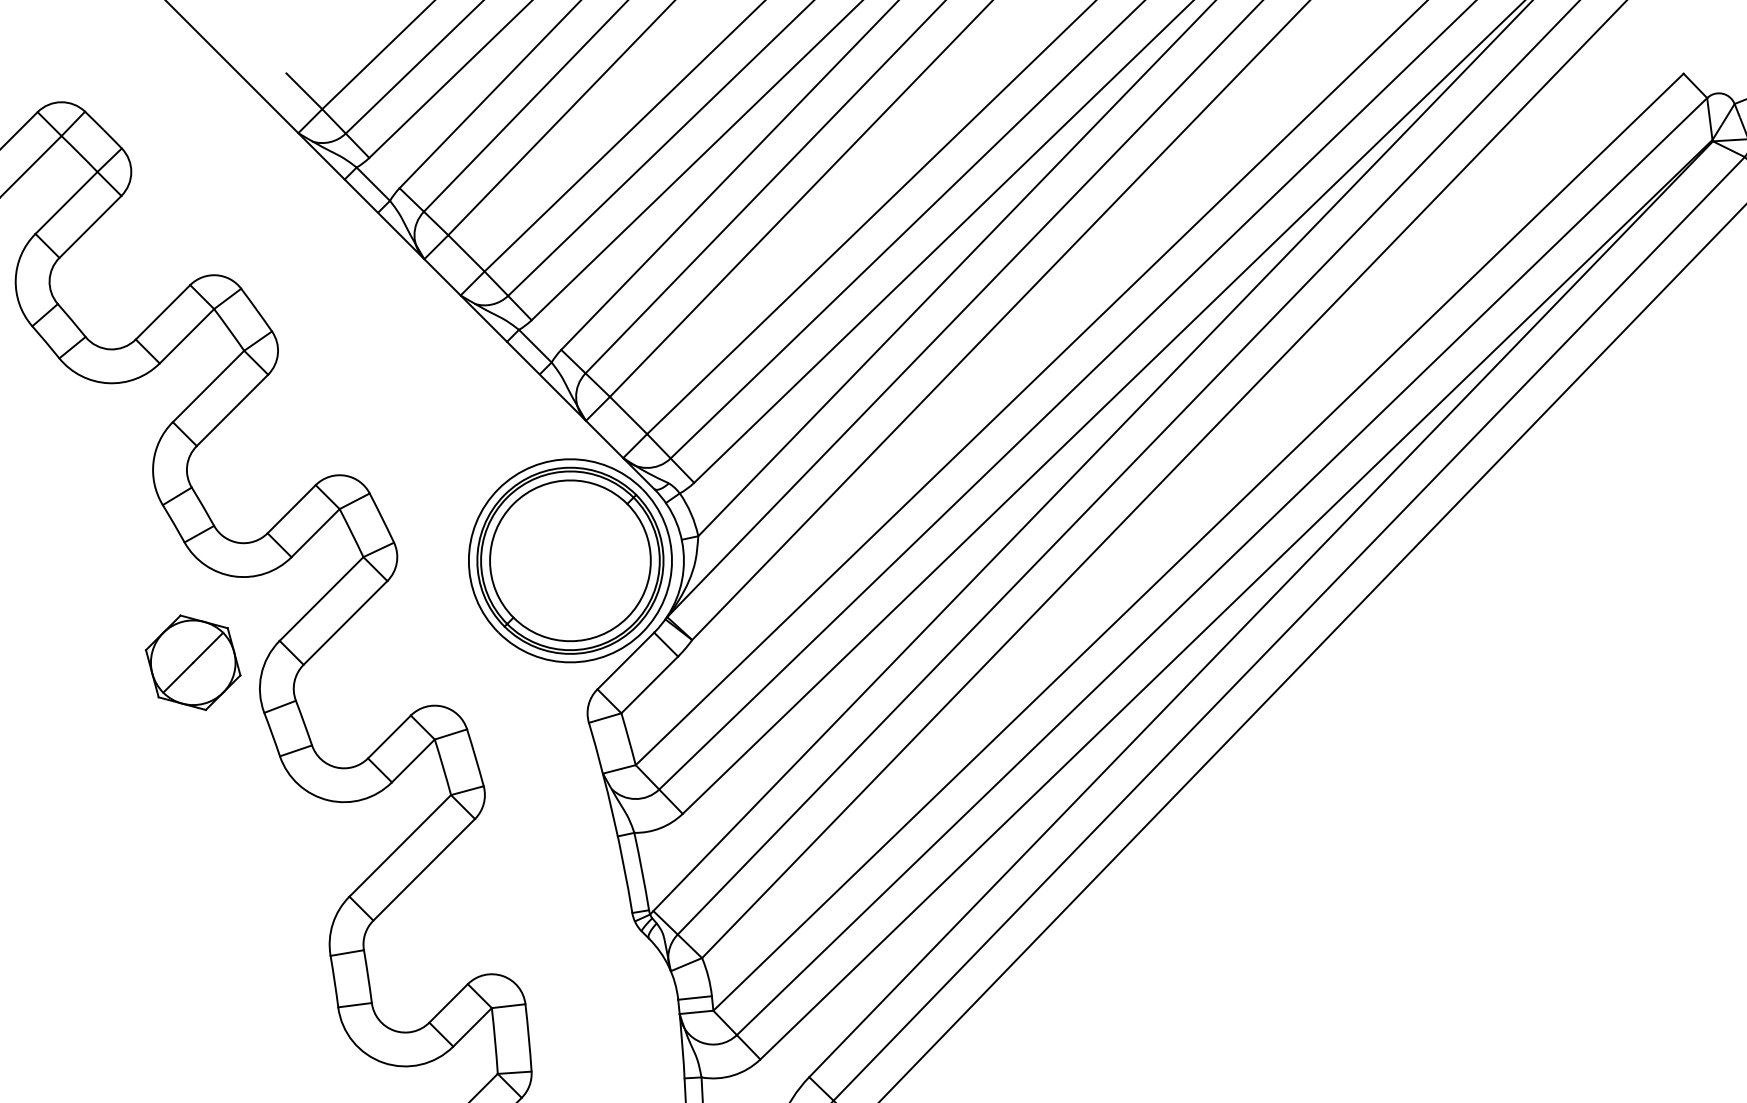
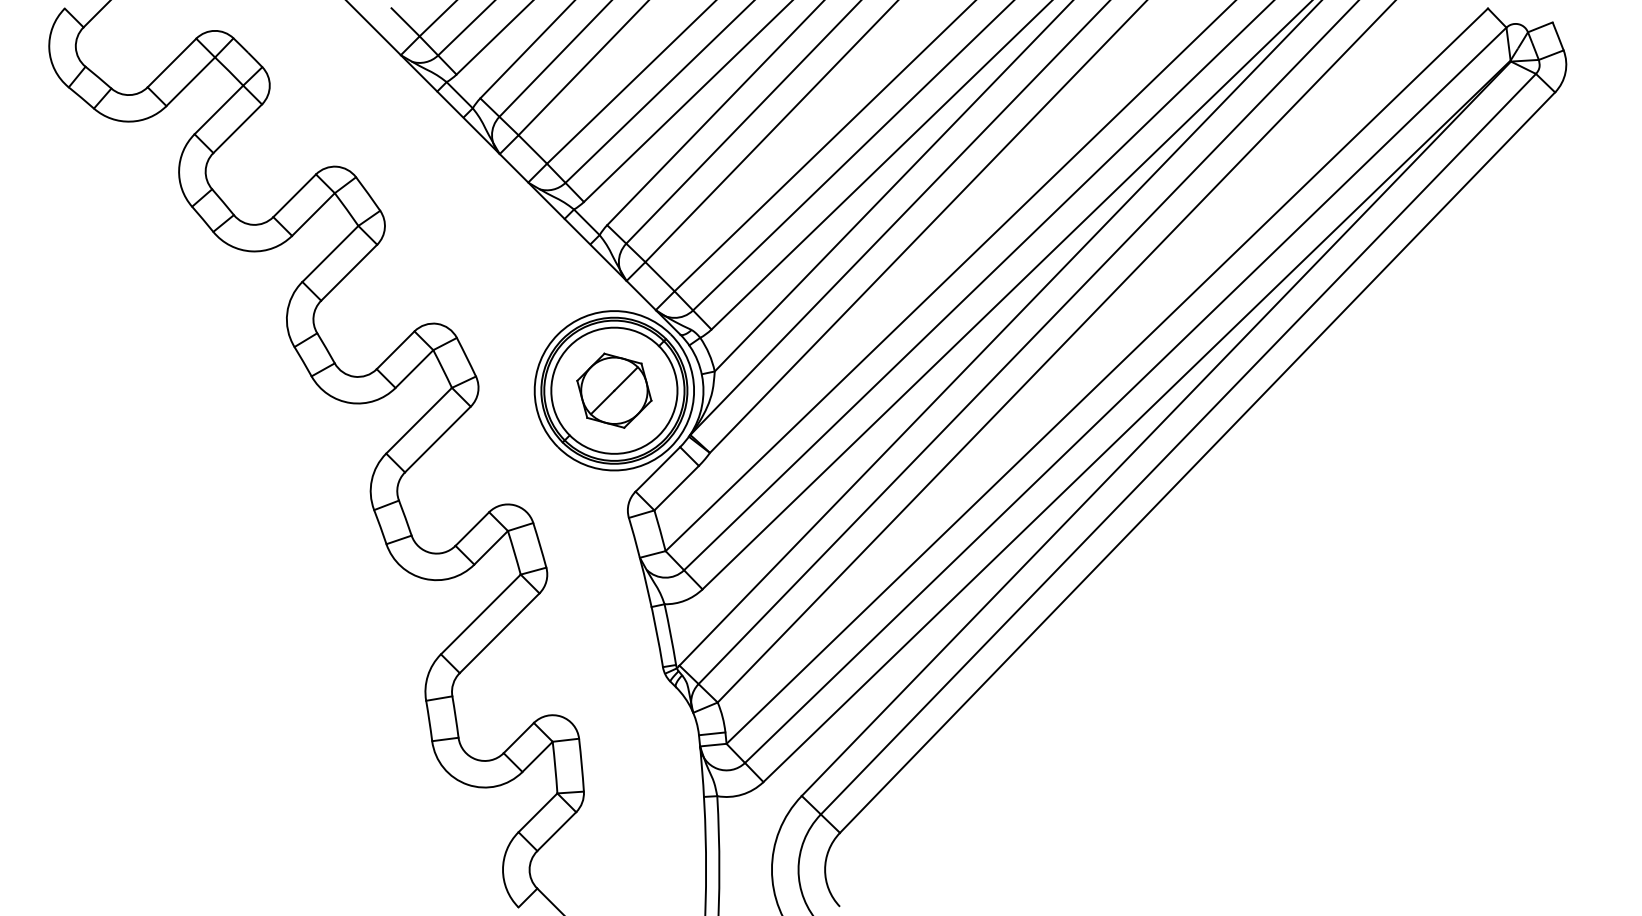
part: (193, 662) -> (614, 390), moved

